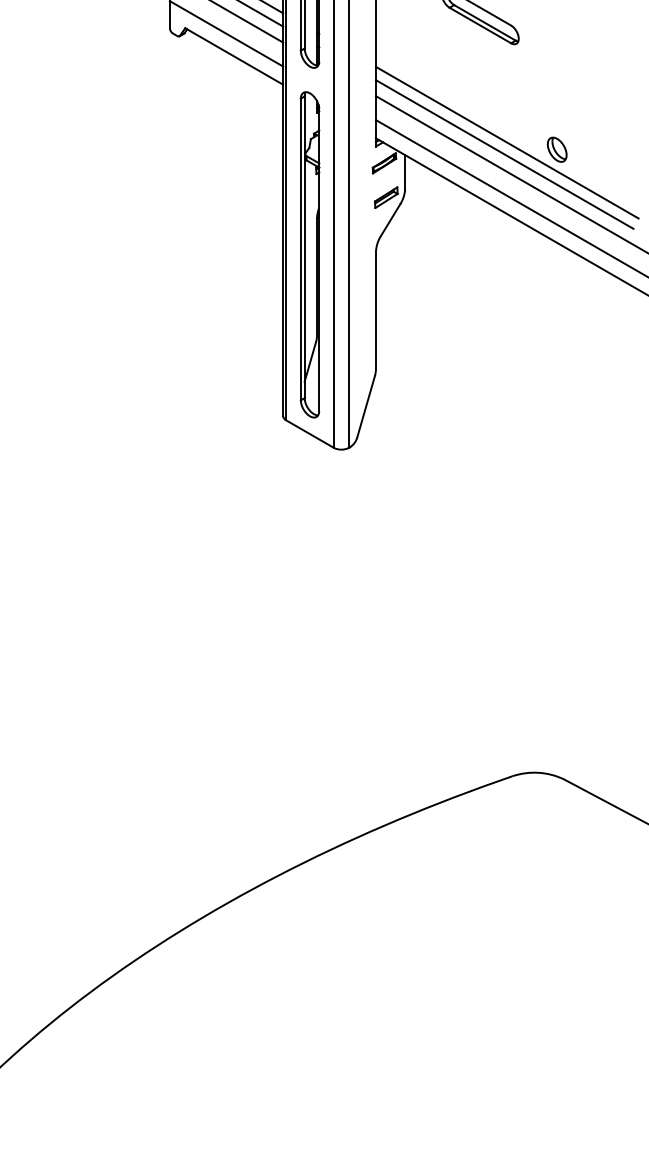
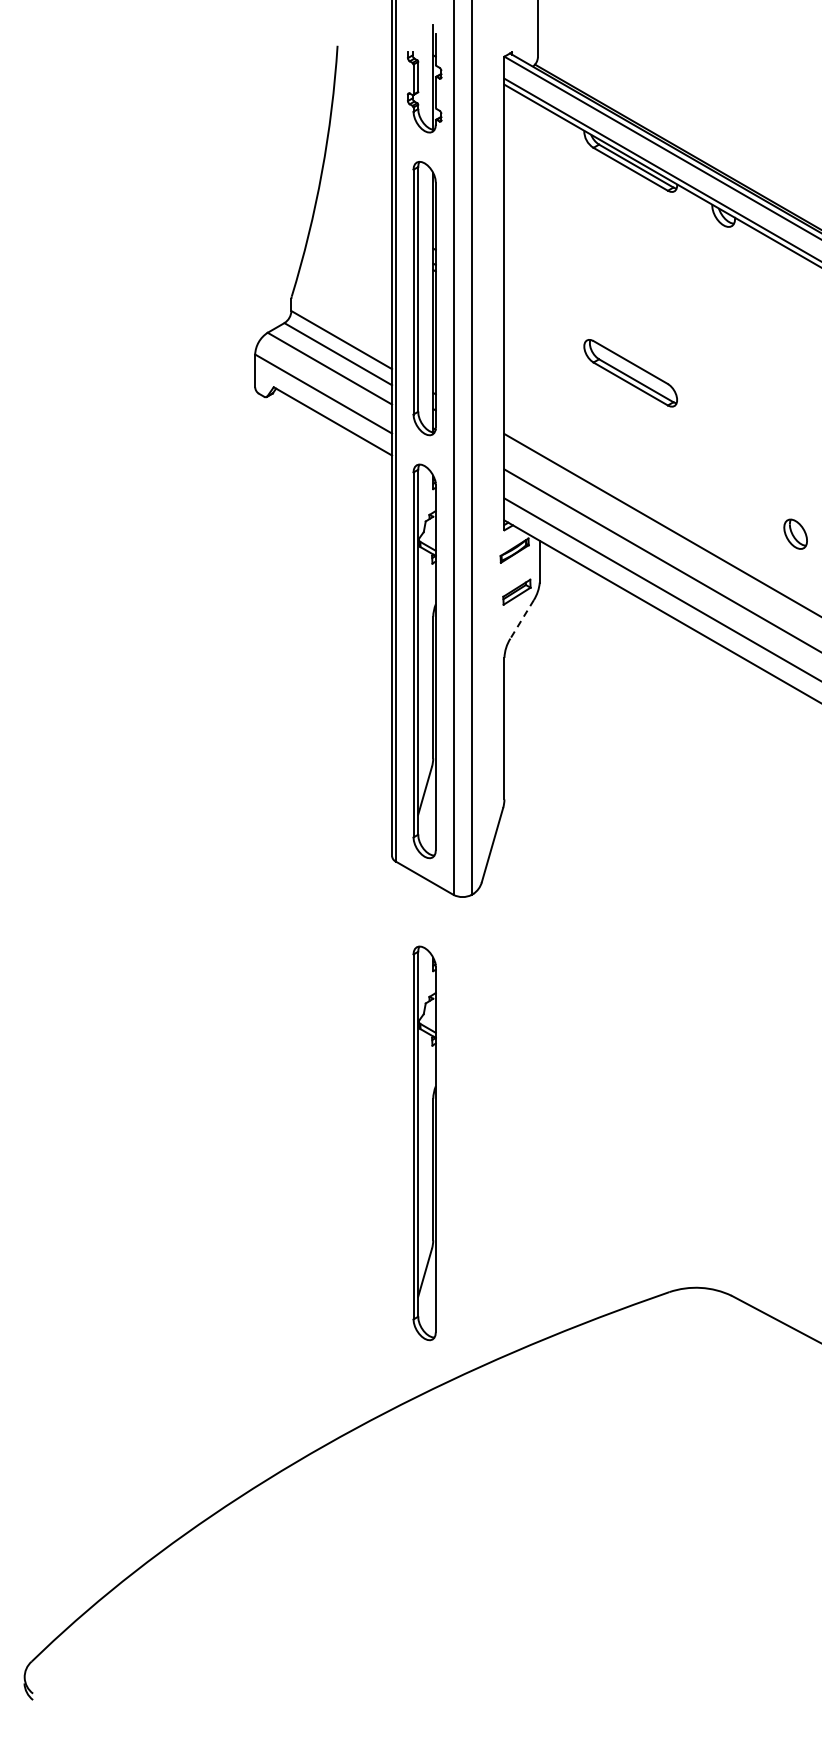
part: (557, 149) -> (795, 533), moved
line: (504, 154) -> (659, 539), removed
line: (390, 220) -> (522, 619), solid -> dashed
part: (309, 653) -> (424, 1143), added

